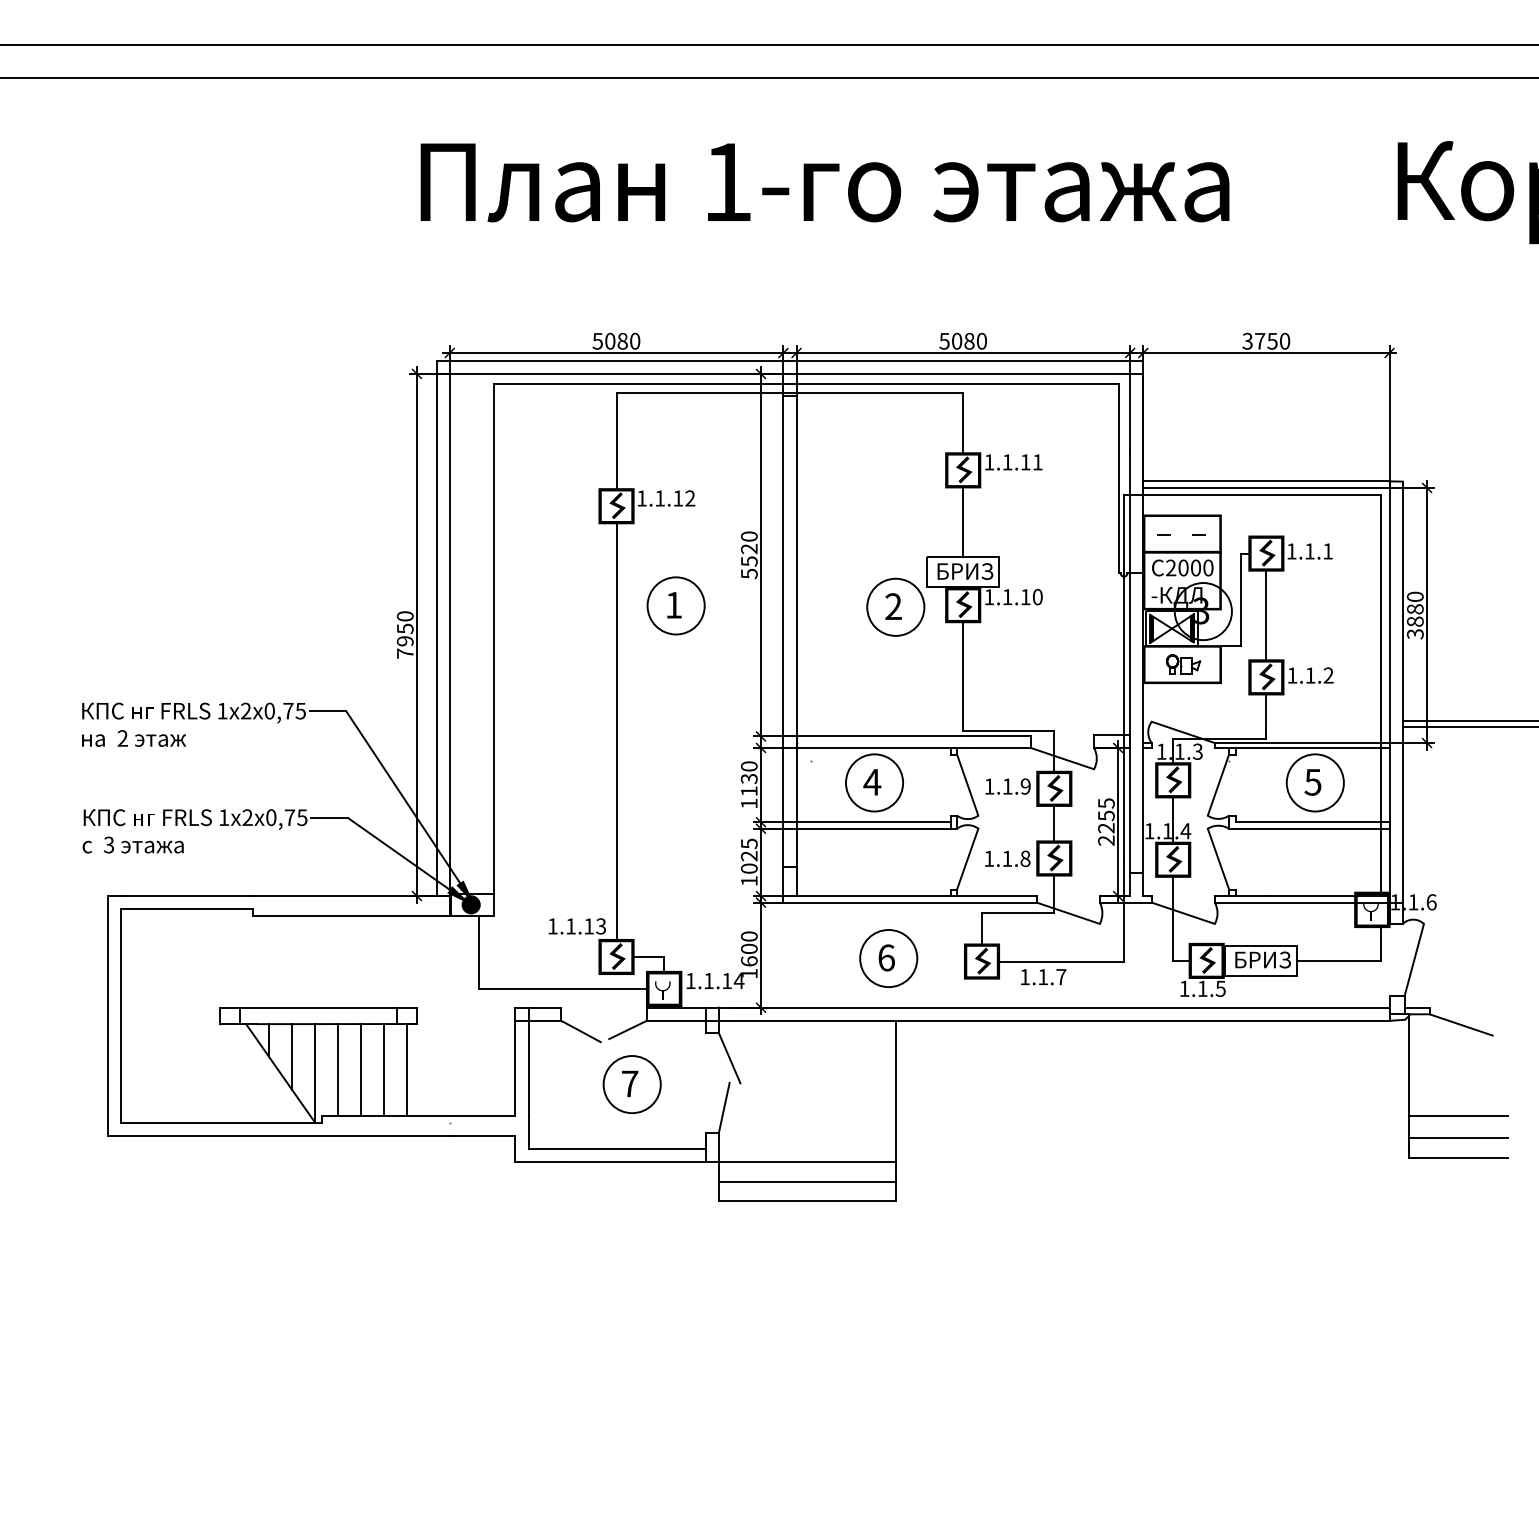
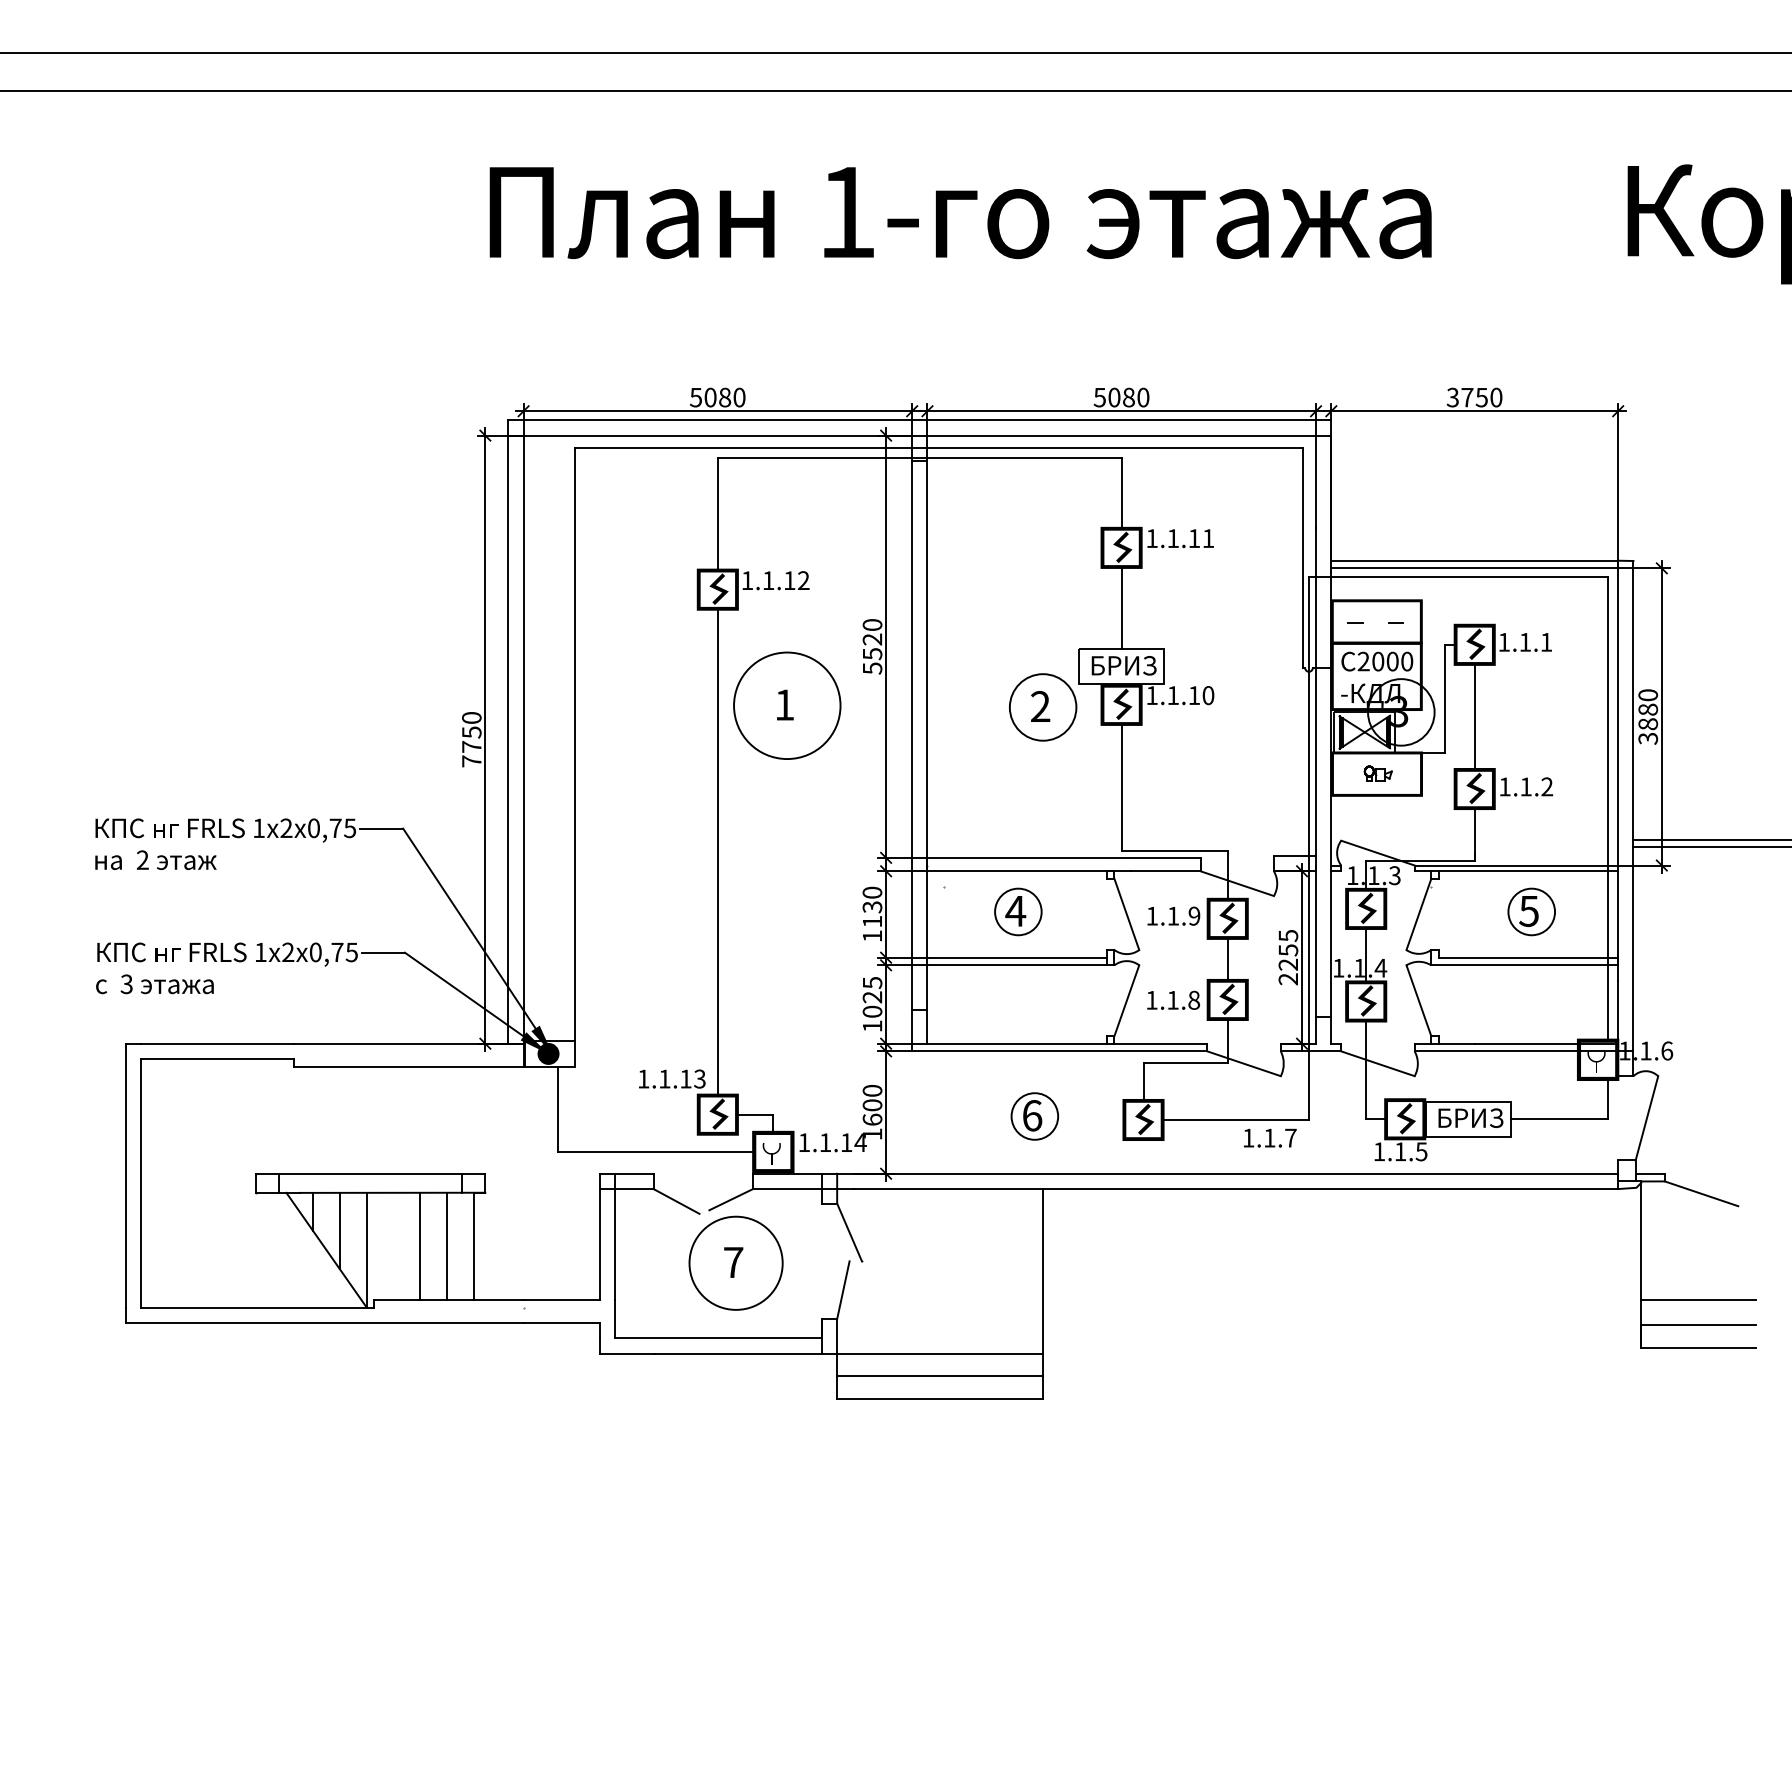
circle: (676, 605) -> (787, 705), size x1.6
text: (405, 640) -> (471, 746), 7950 -> 7750
part: (1183, 664) -> (1378, 773), size x0.7
circle: (874, 782) -> (1018, 911), size x0.7
circle: (1315, 782) -> (1531, 911), size x0.7
circle: (888, 958) -> (1034, 1116), size x0.7
text: (1043, 976) -> (1270, 1137), moved
line: (338, 1069) -> (393, 1245), removed
circle: (631, 1084) -> (735, 1263), size x1.4

